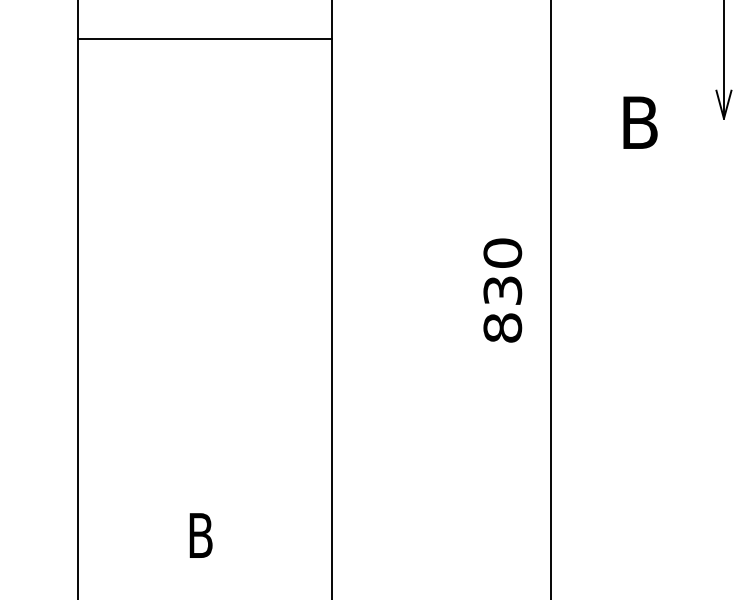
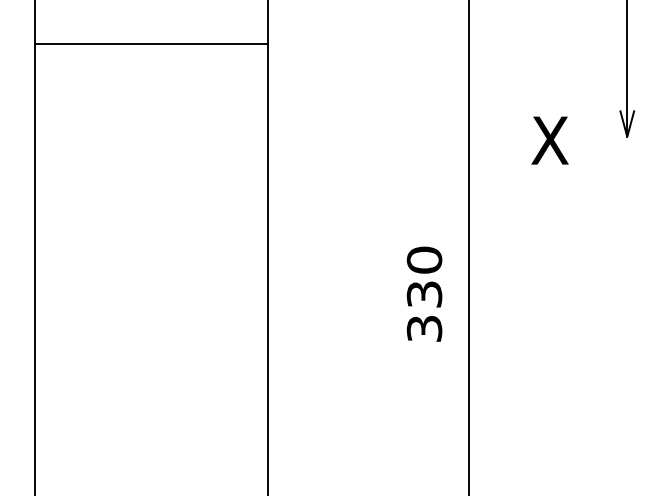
line: (204, 38) -> (151, 44), moved
text: (639, 122) -> (549, 140), B -> X
text: (502, 327) -> (424, 328), 830 -> 330

